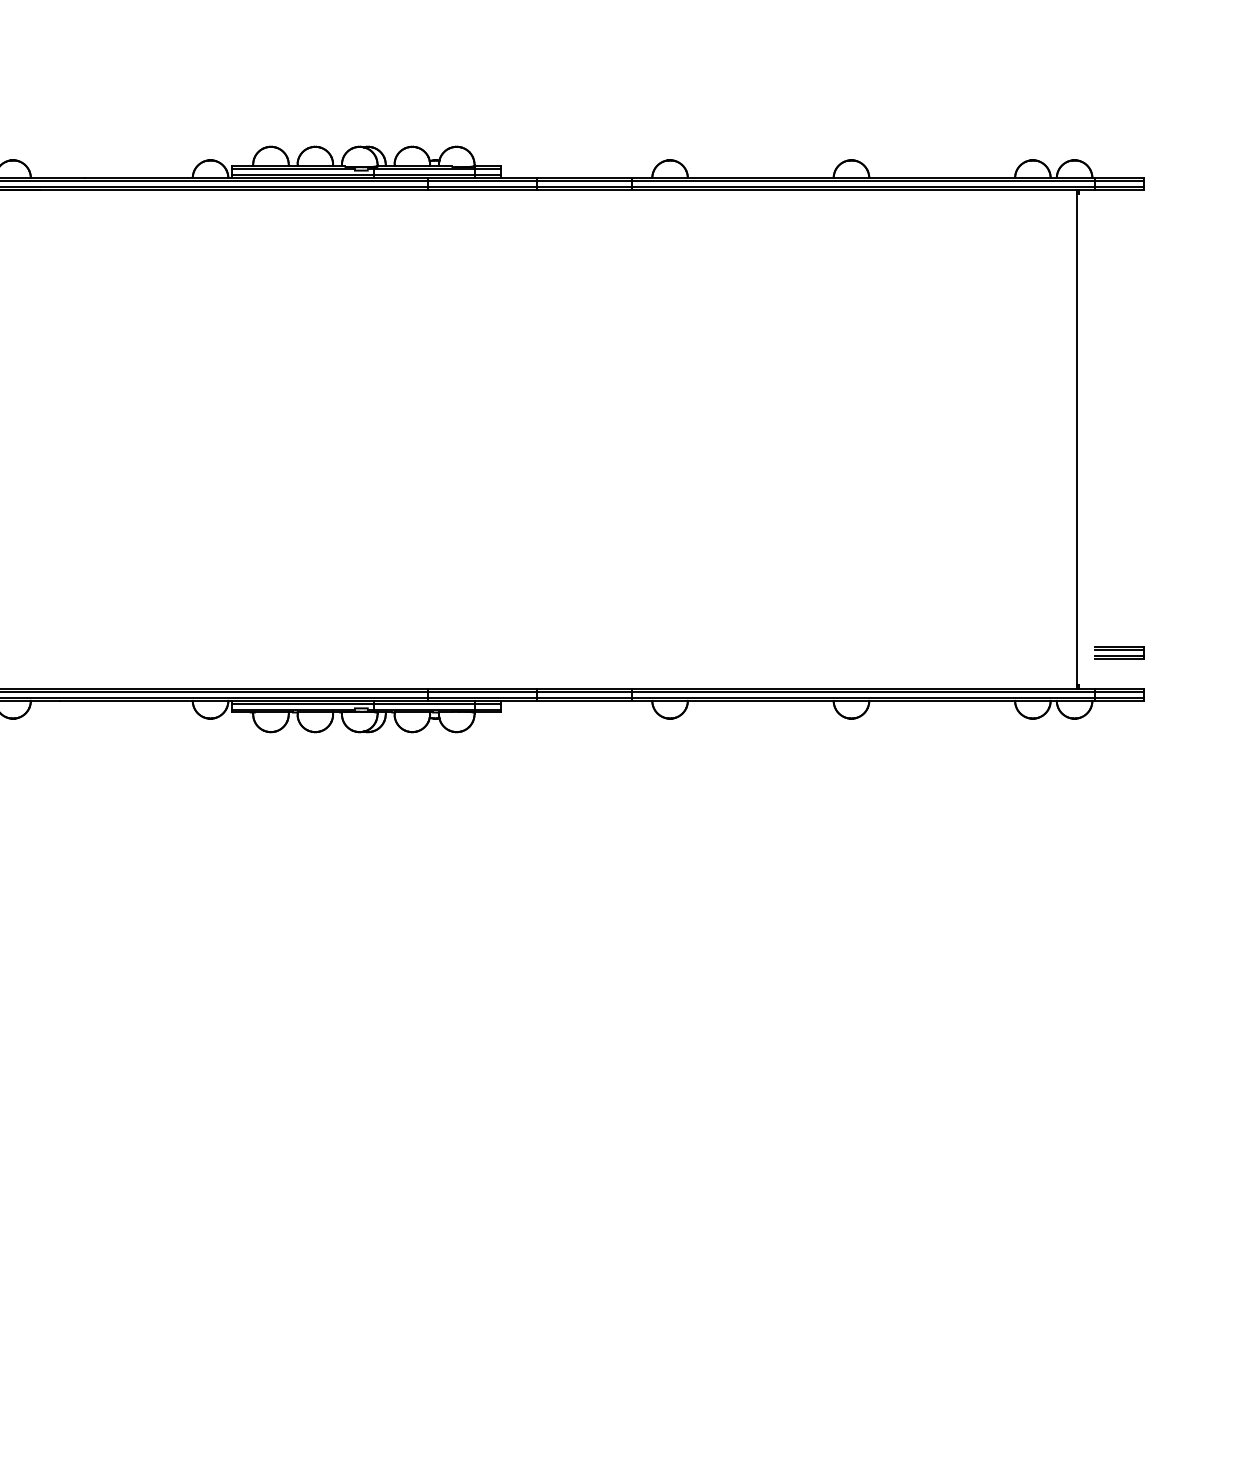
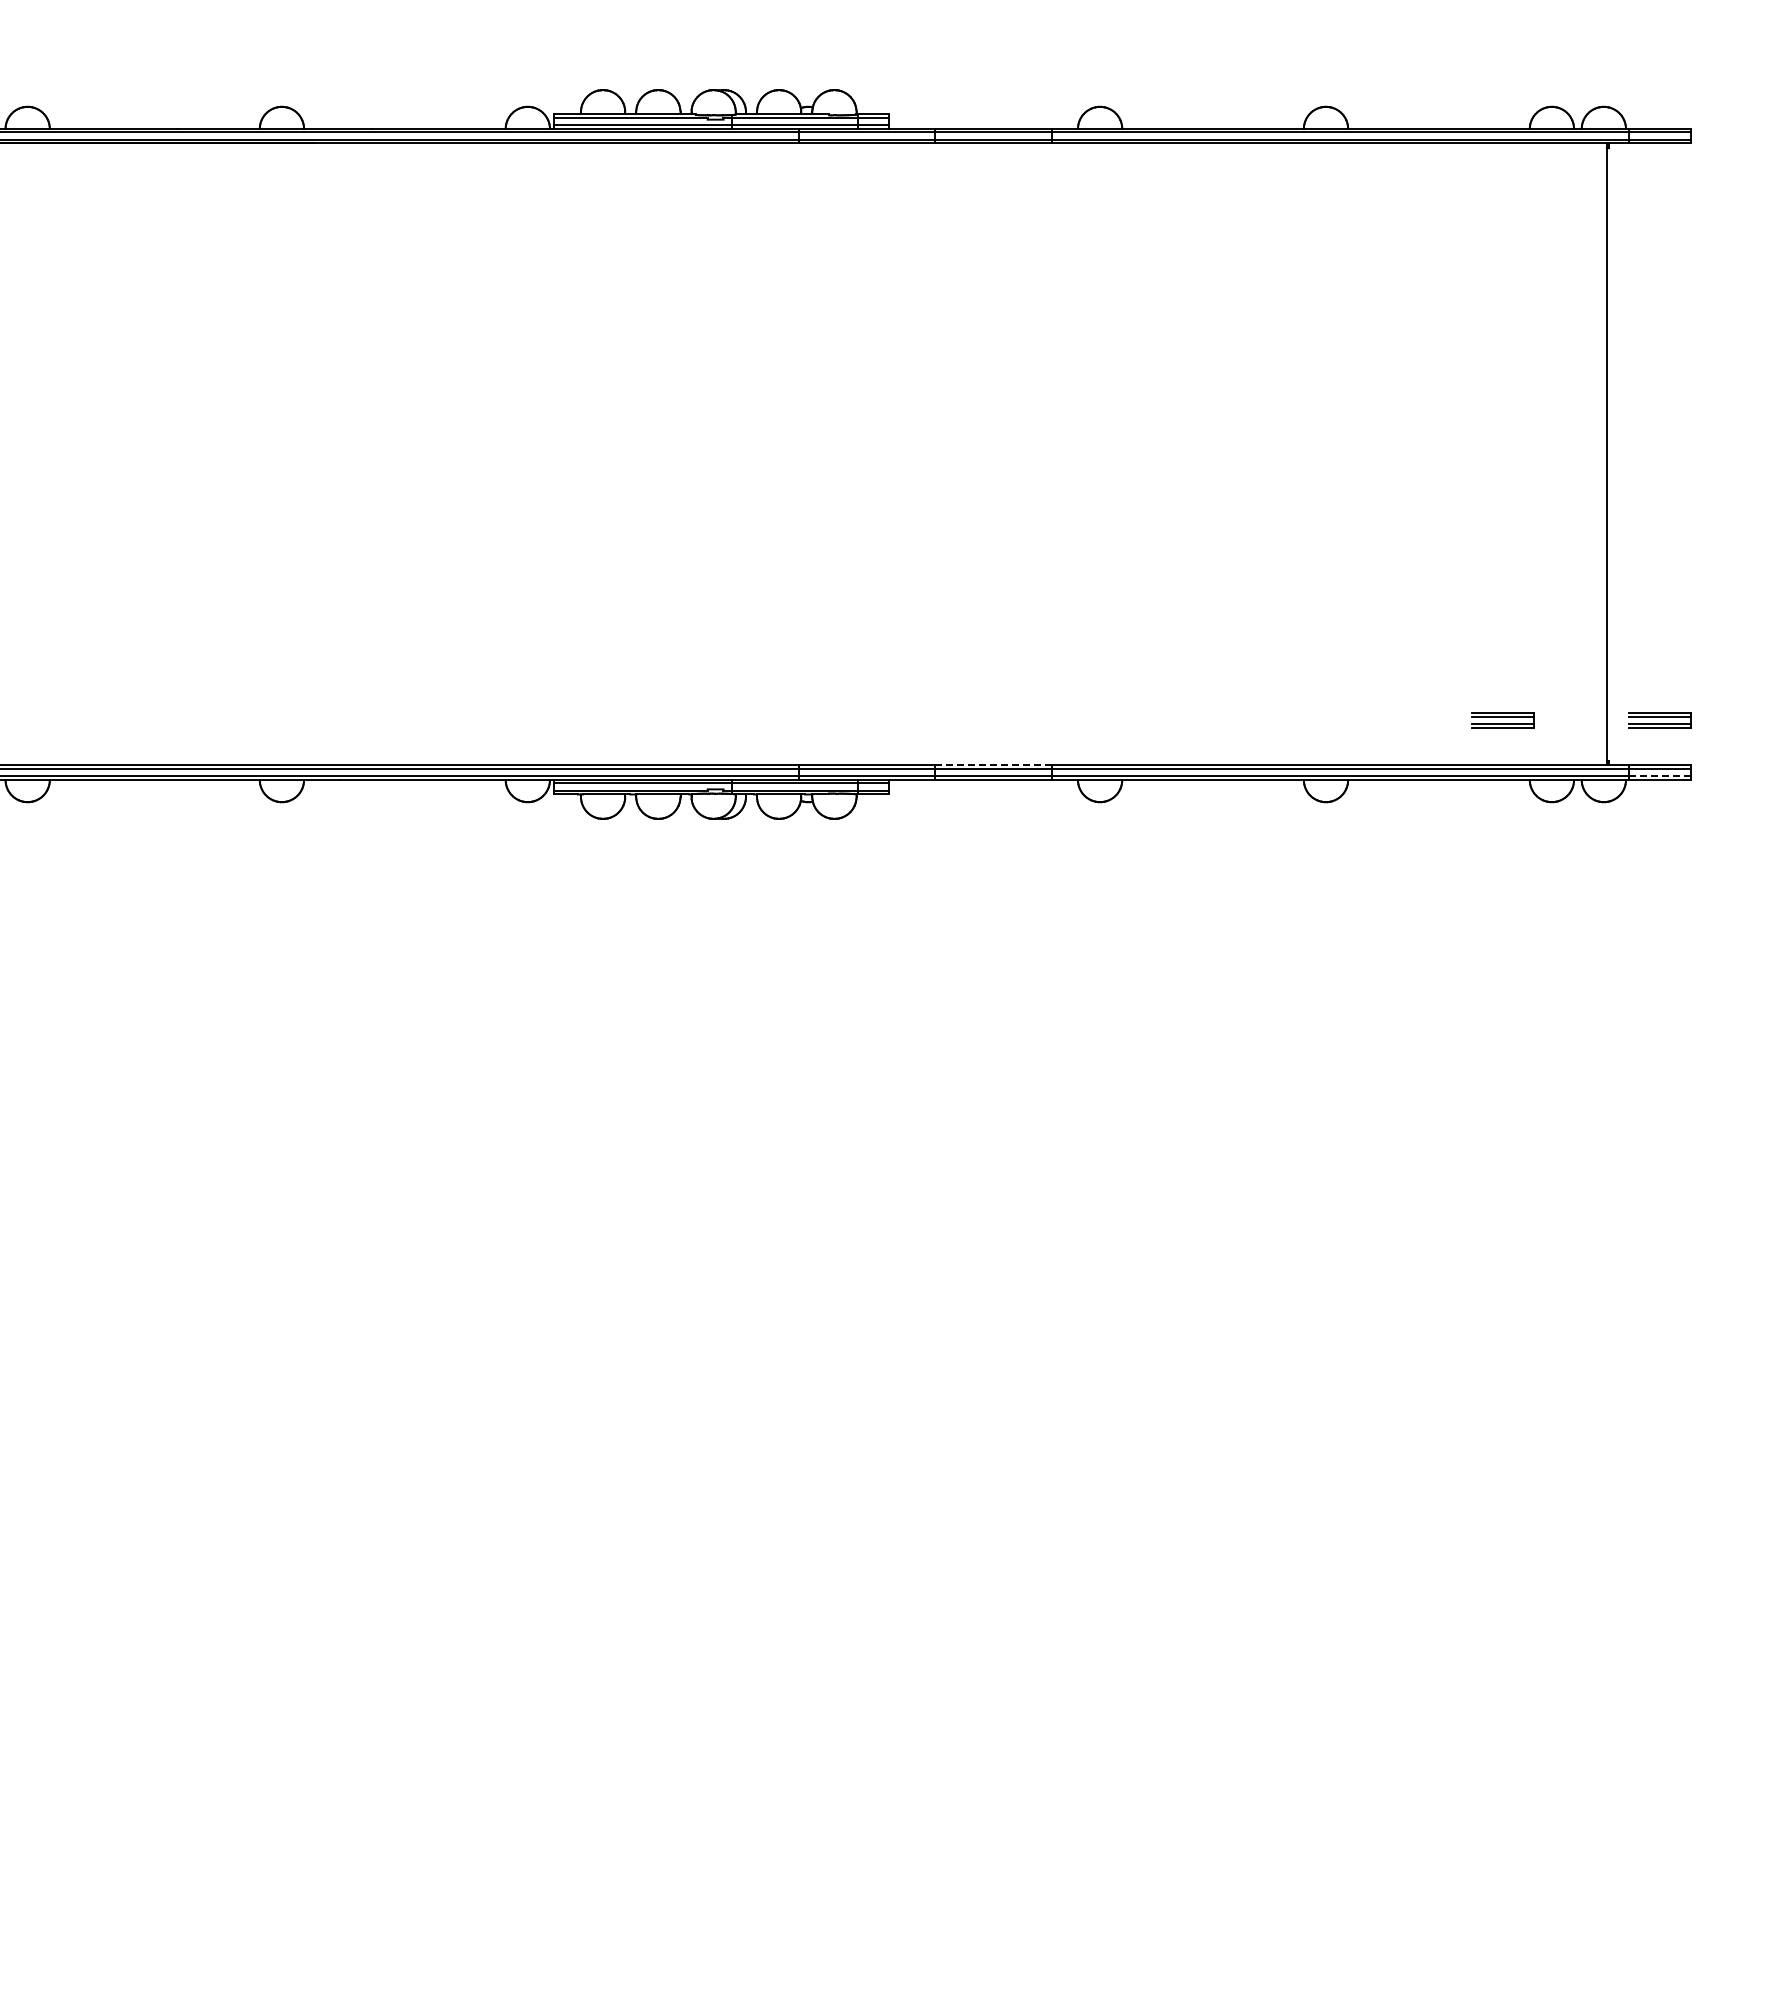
part: (993, 653) -> (1502, 720), added
line: (584, 688) -> (993, 764), solid -> dashed
line: (1119, 697) -> (1659, 775), solid -> dashed

